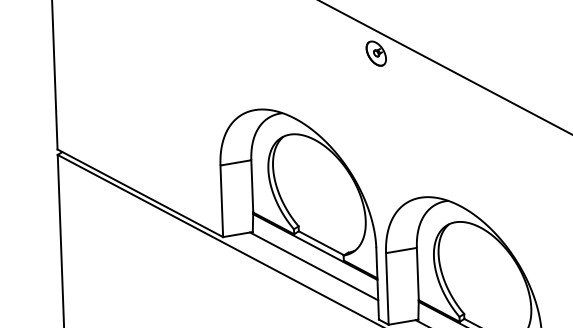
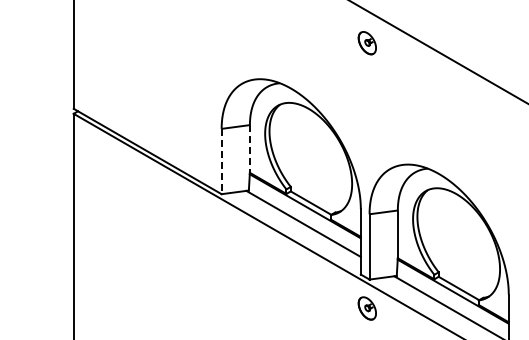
part: (375, 54) -> (366, 43), moved
line: (251, 185) -> (249, 148), solid -> dashed
line: (221, 201) -> (221, 161), solid -> dashed

